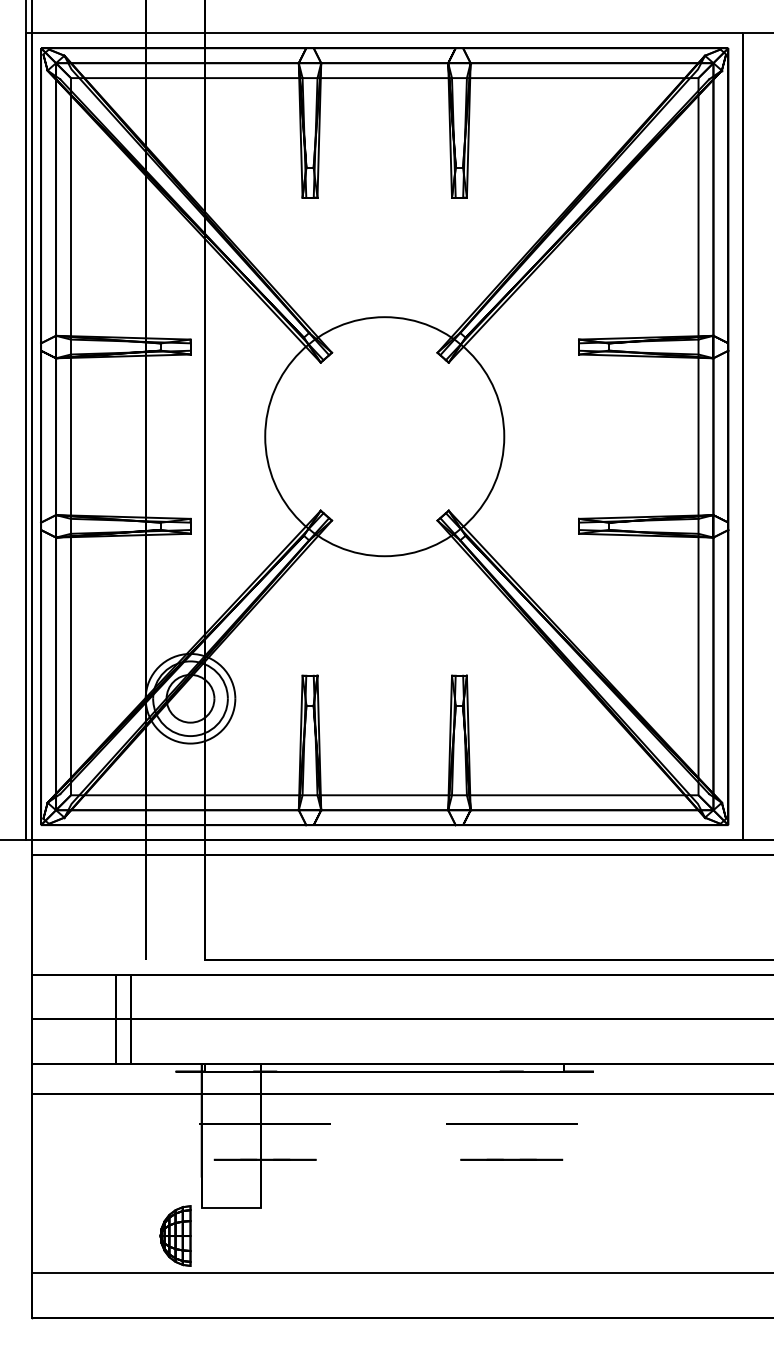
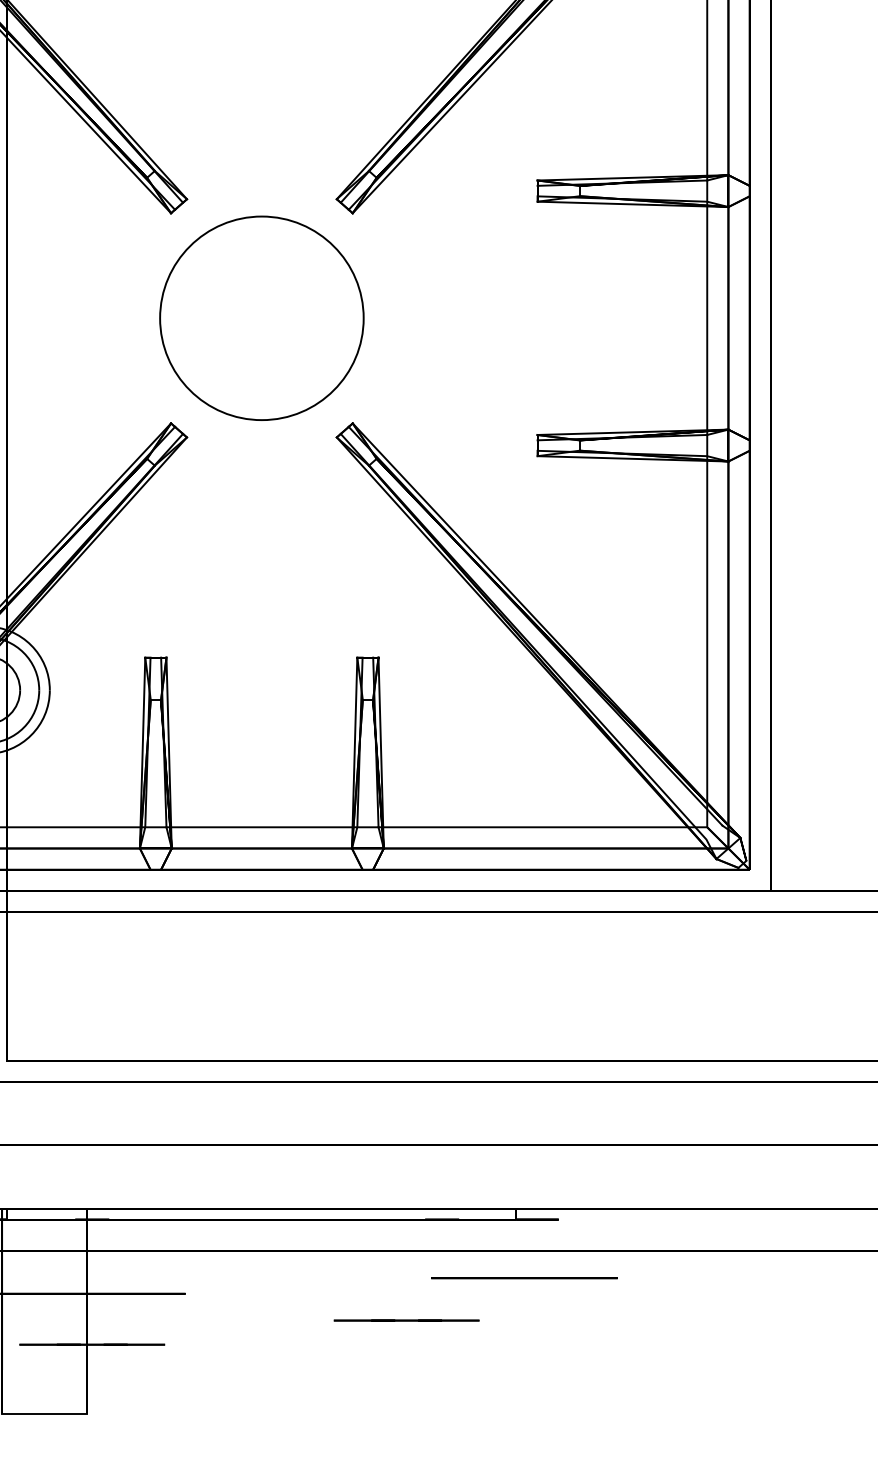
circle: (384, 436) -> (261, 318), size x0.6
circle: (511, 1123) -> (524, 1277), moved
line: (511, 1159) -> (406, 1320), moved

